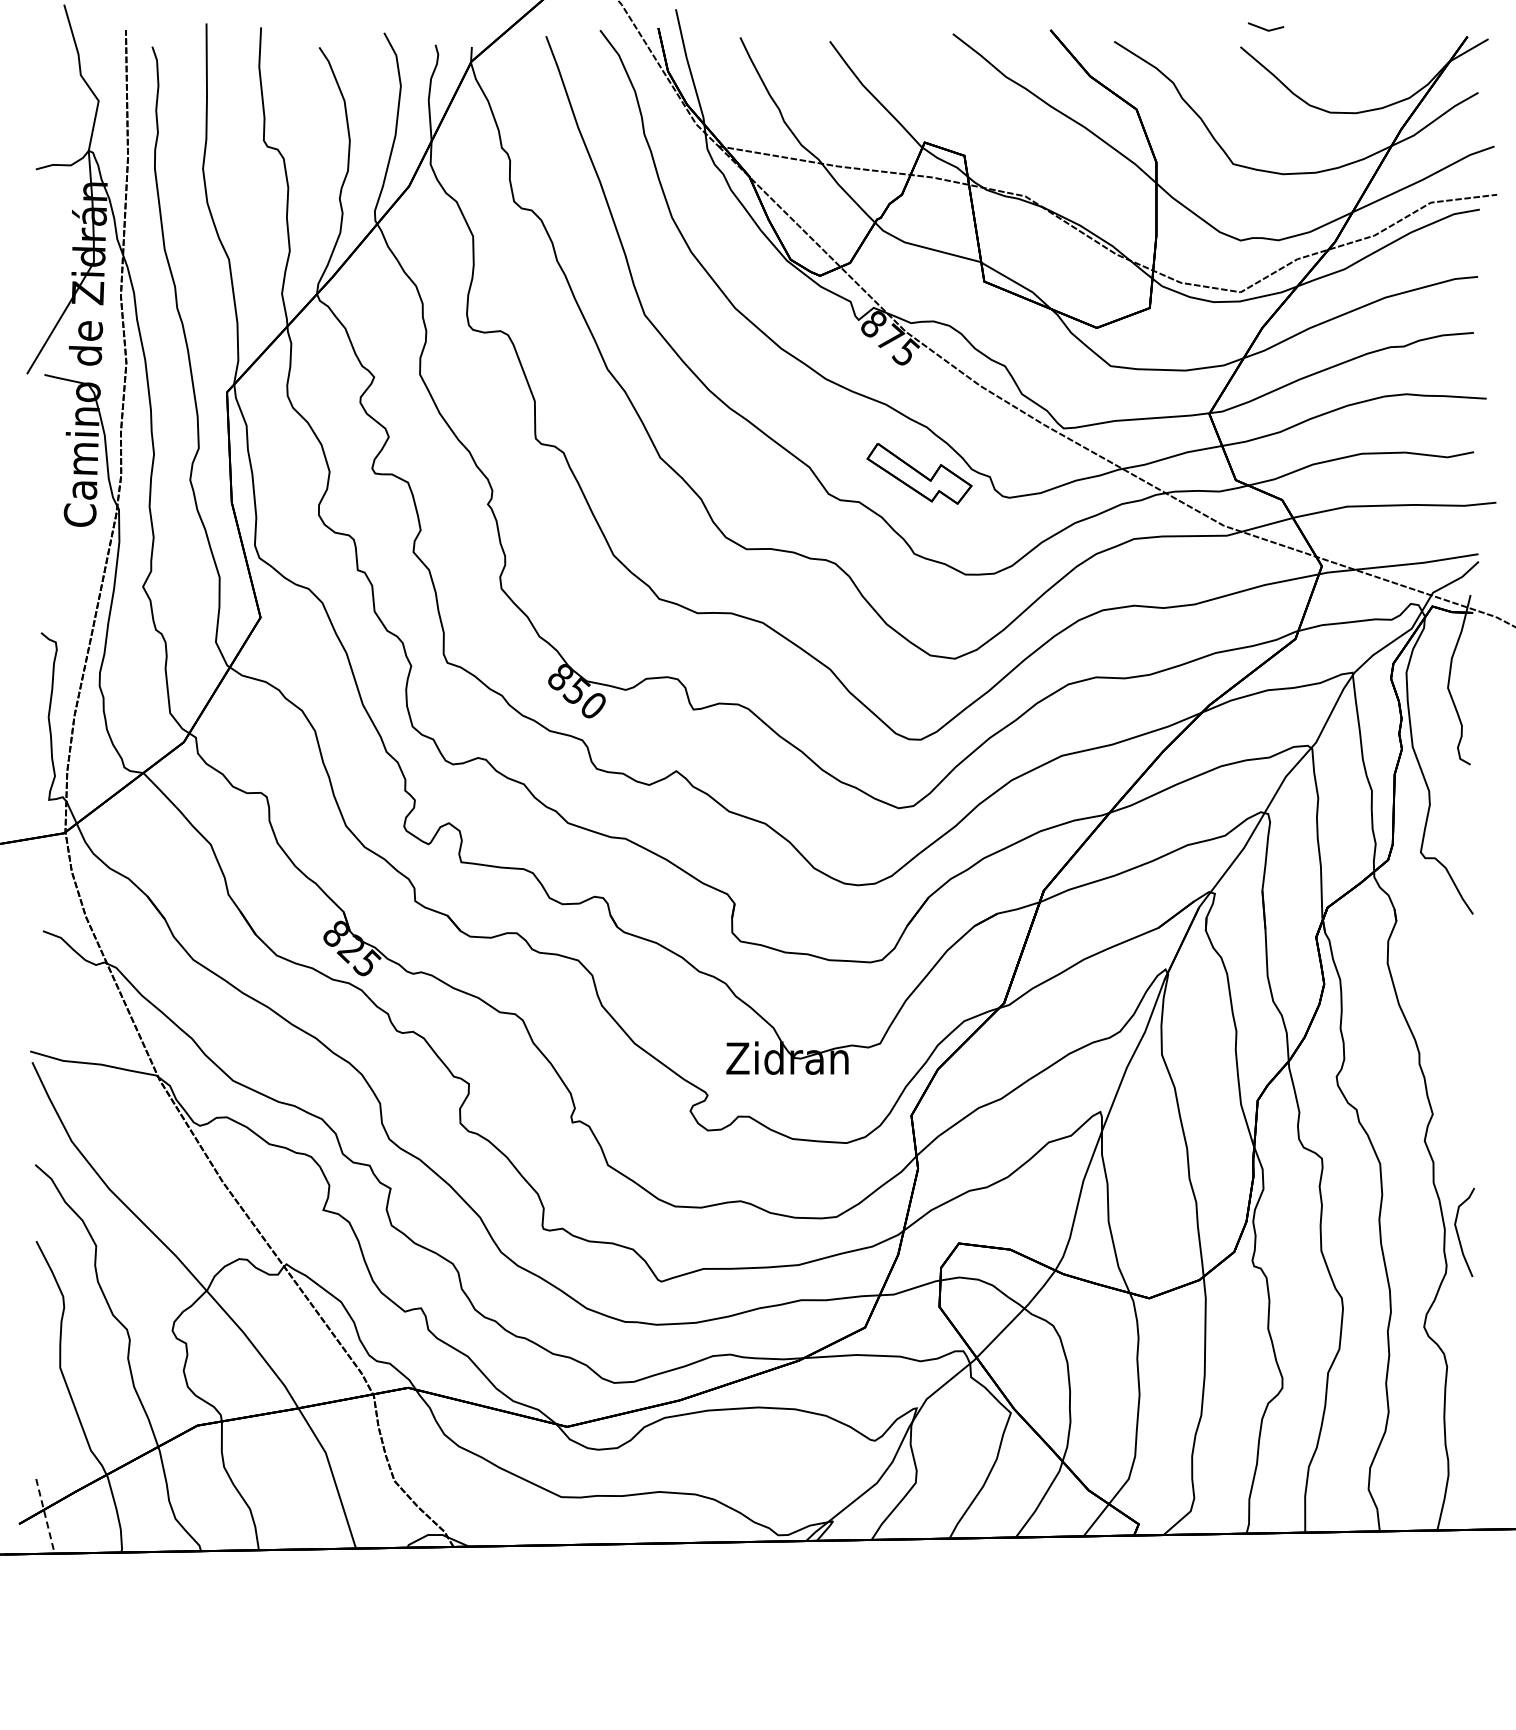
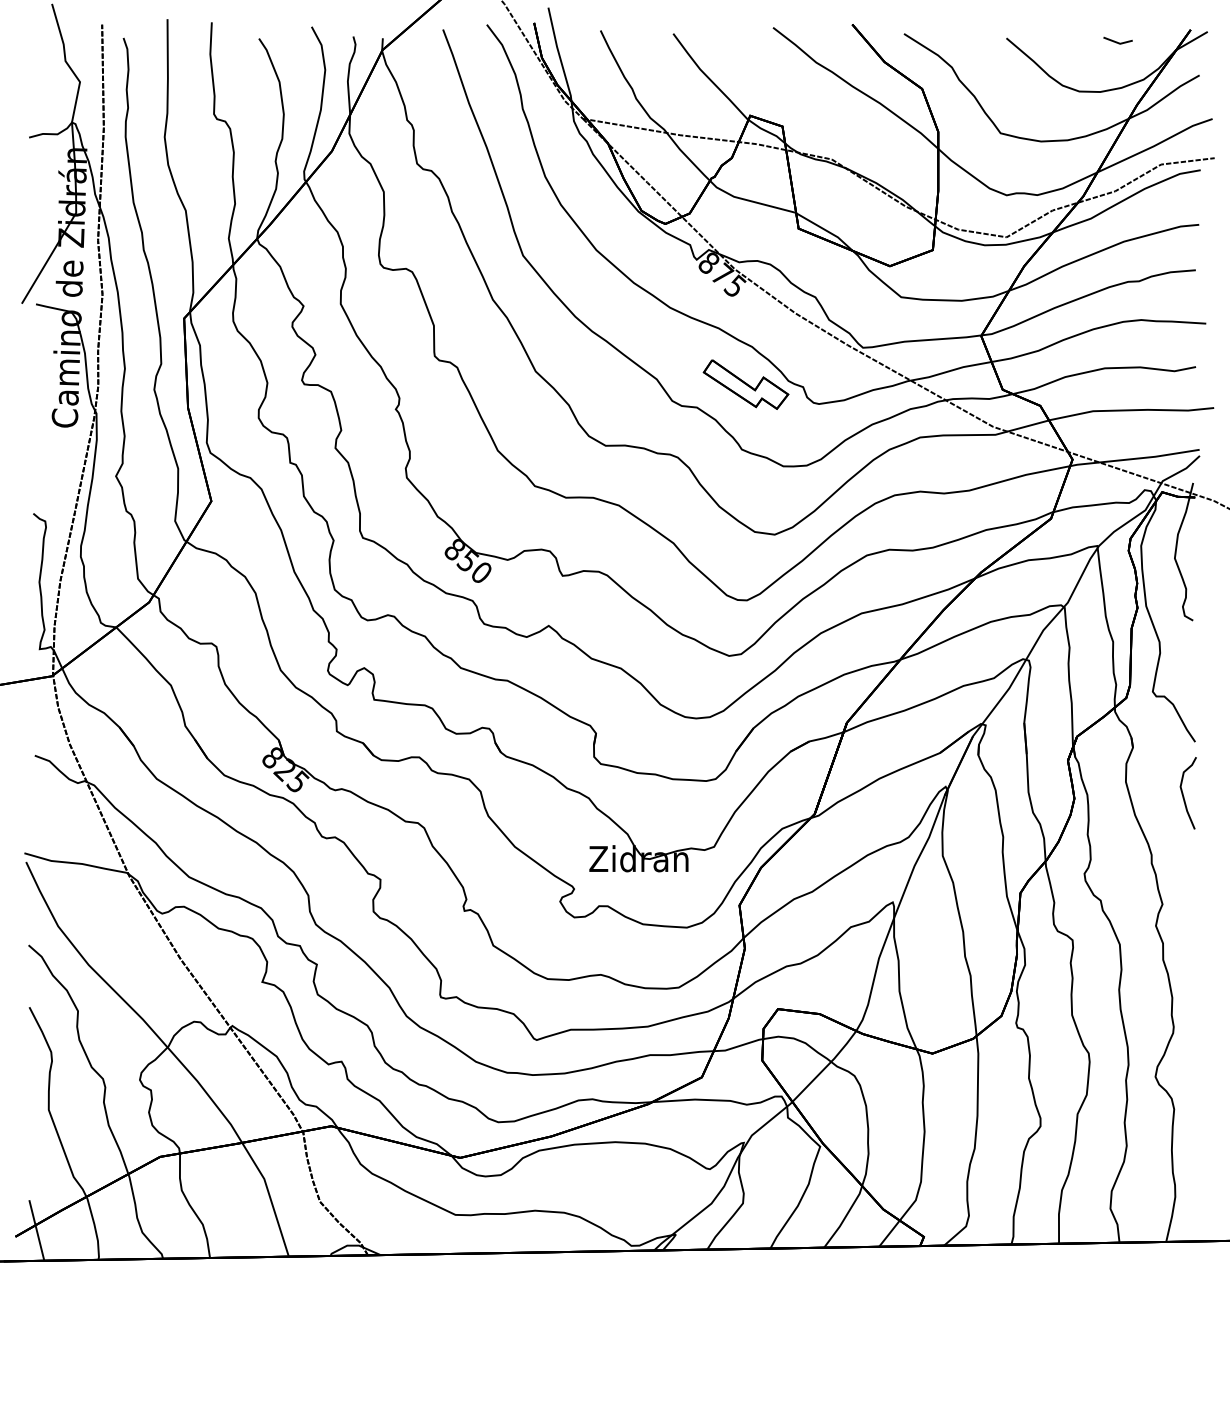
line: (1265, 28) -> (1117, 41), moved
curve: (1458, 1232) -> (1183, 793), moved
line: (45, 1516) -> (36, 1230), dashed -> solid

